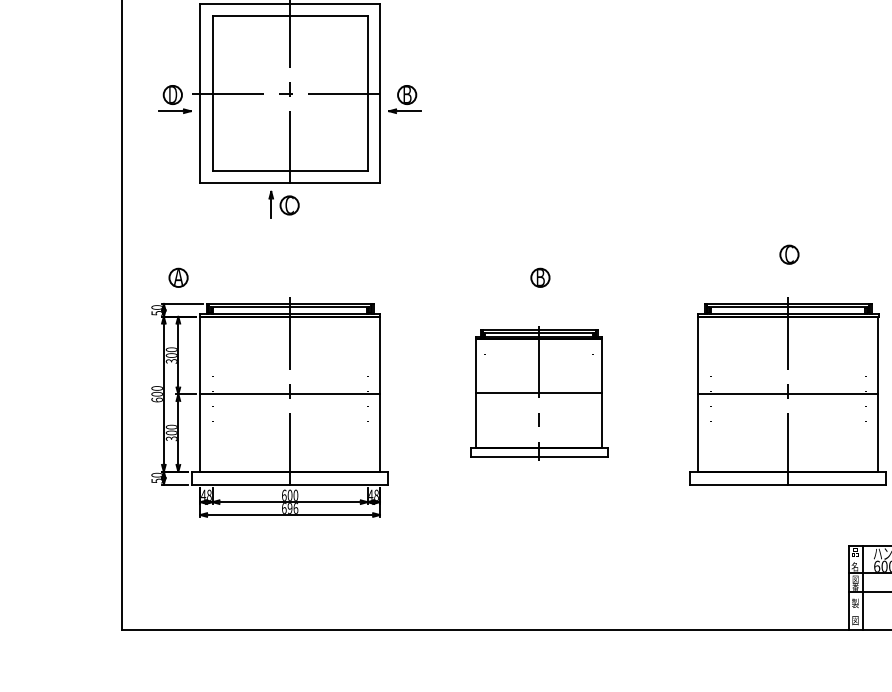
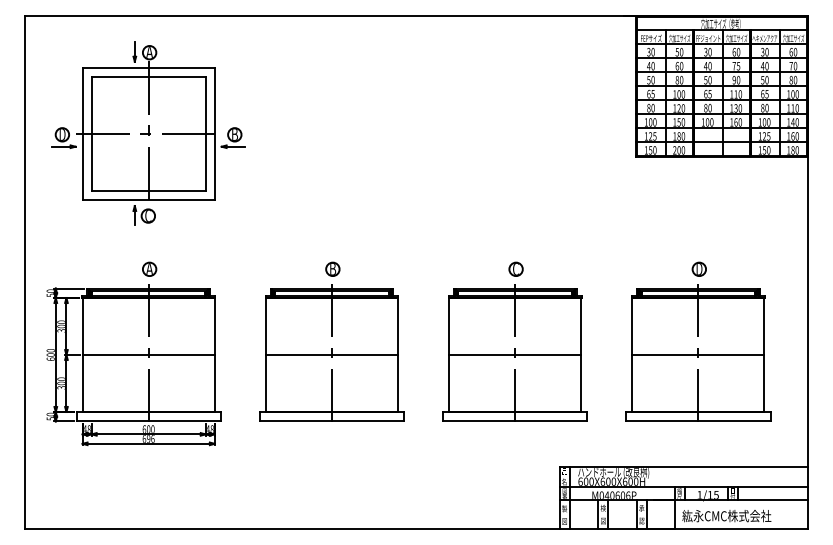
part: (788, 253) -> (515, 268), moved
part: (178, 276) -> (149, 268), moved
part: (538, 390) -> (331, 352), size x1.43

